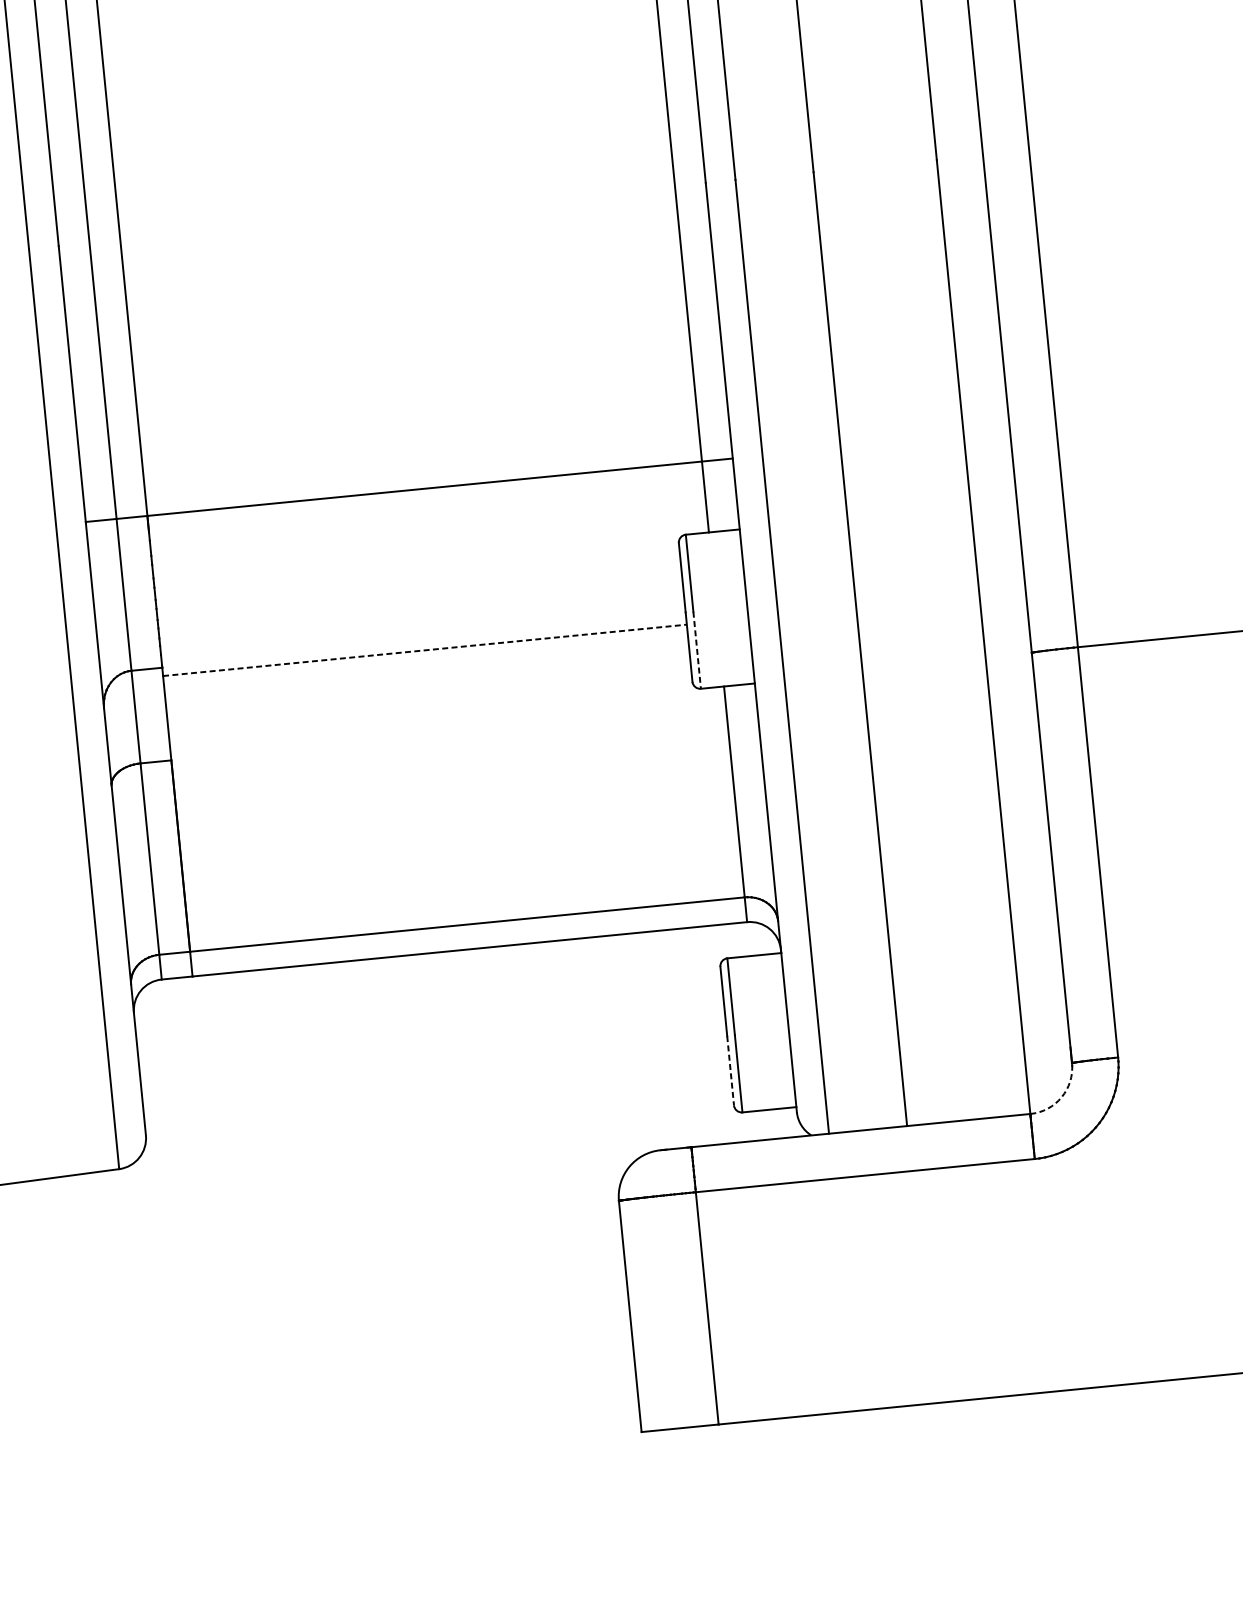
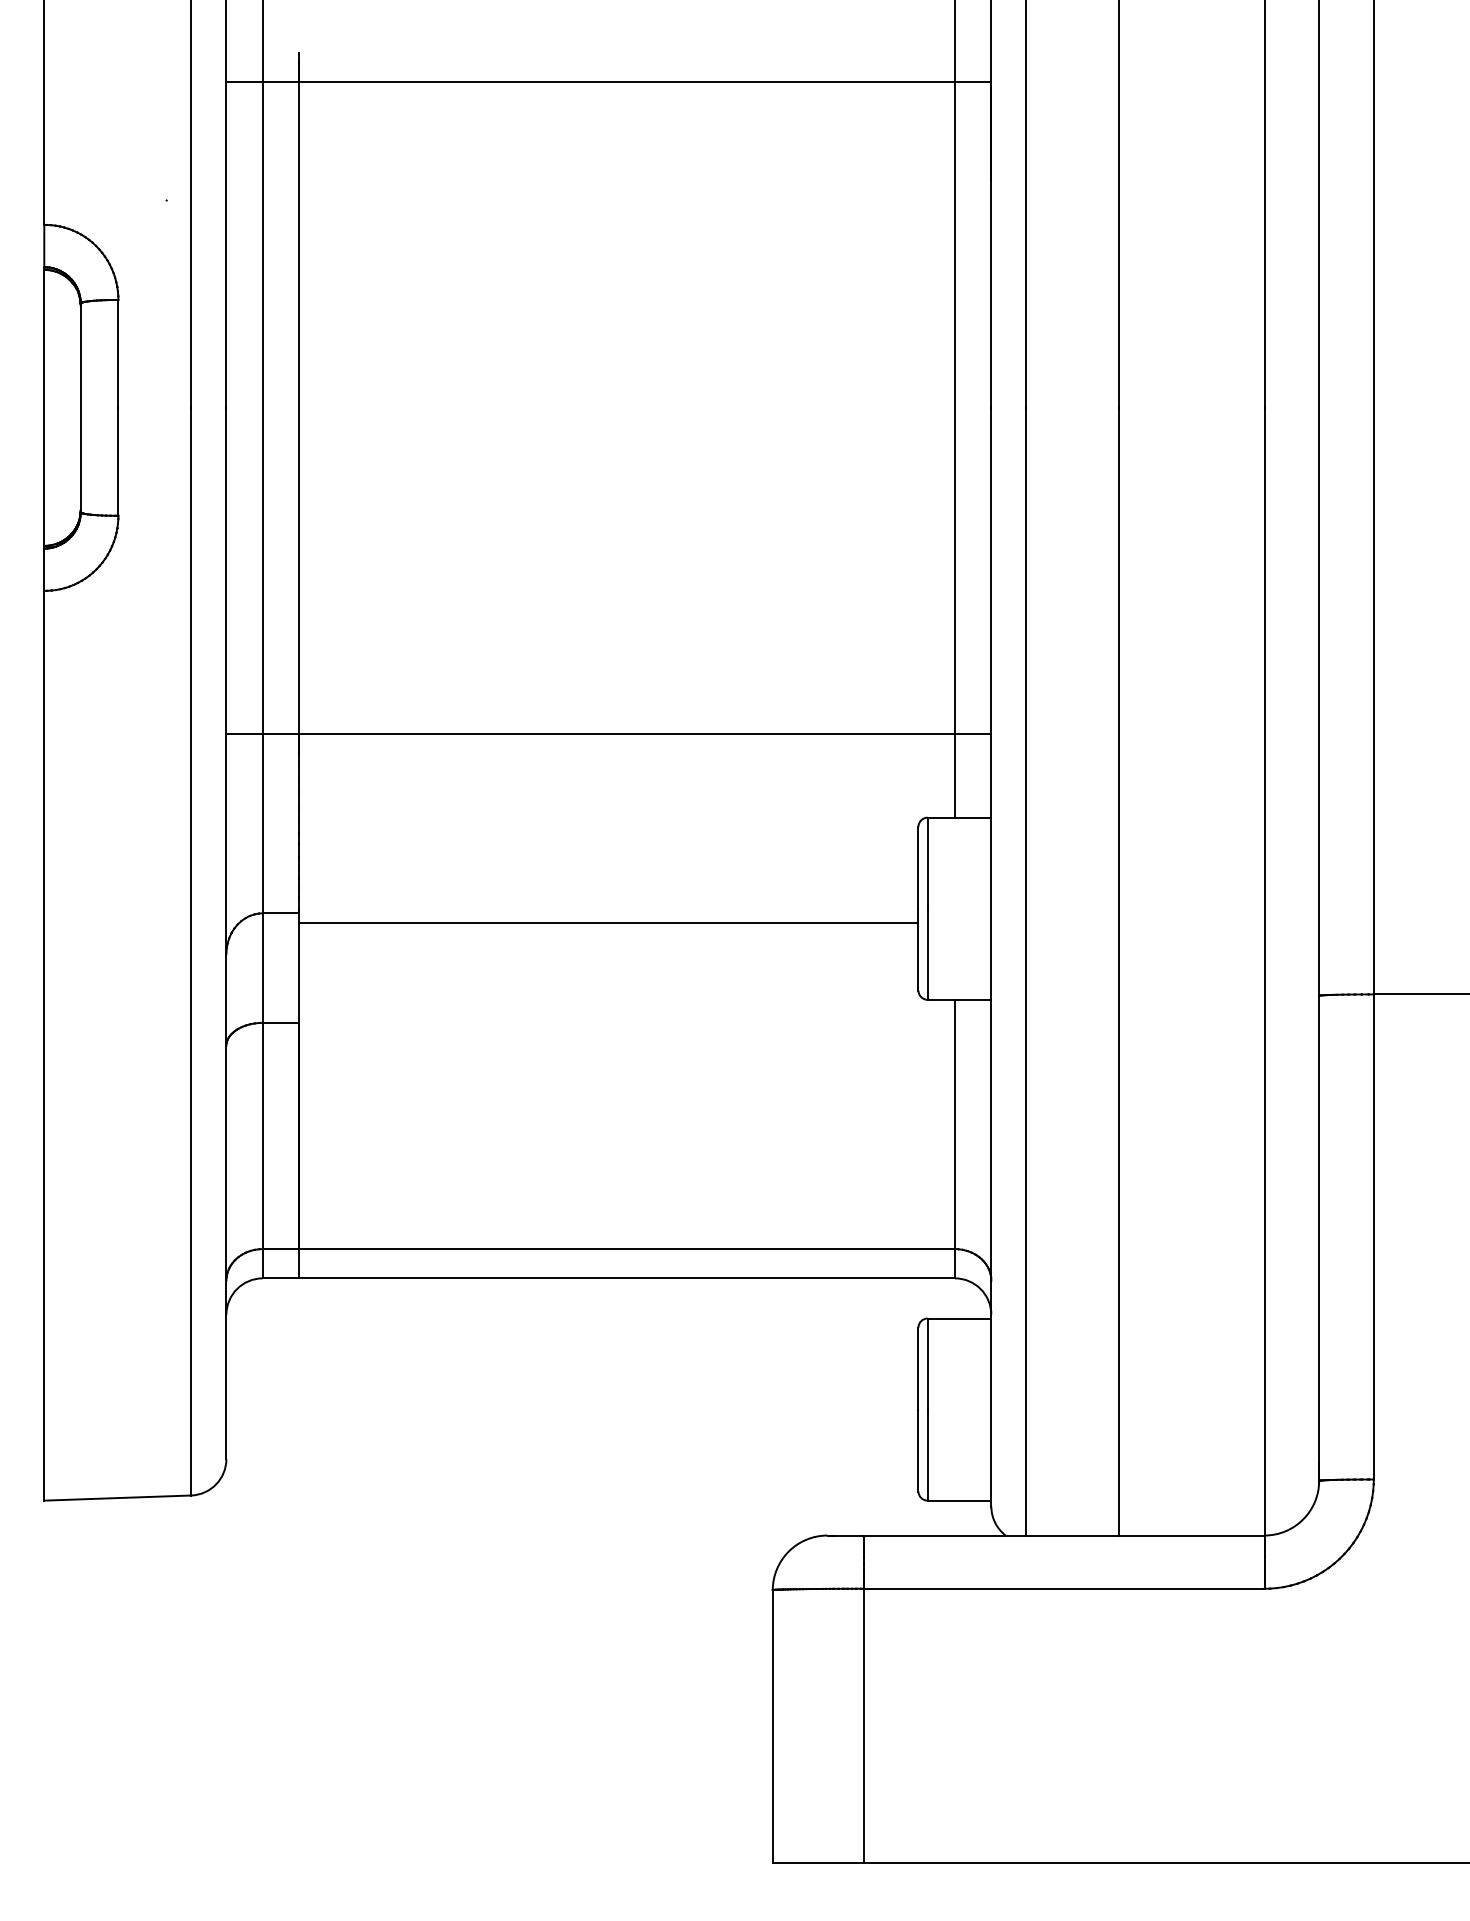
line: (424, 650) -> (608, 923), dashed -> solid
line: (697, 650) -> (927, 954), dashed -> solid
line: (730, 1070) -> (918, 1450), dashed -> solid
arc: (1061, 1097) -> (1303, 1519), dashed -> solid

